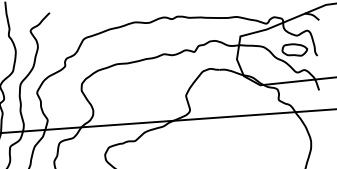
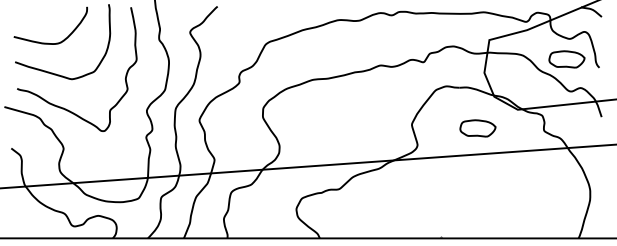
part: (232, 98) -> (477, 128), added

